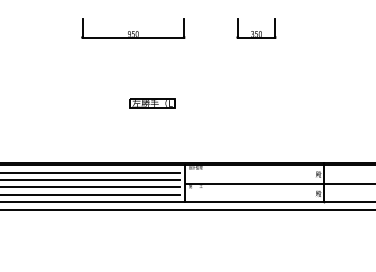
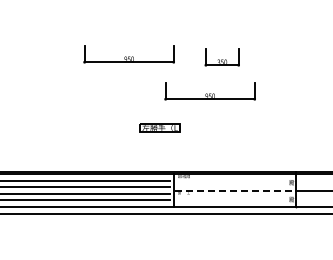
part: (255, 28) -> (221, 57), moved
part: (224, 70) -> (209, 91), added
part: (151, 102) -> (159, 127), moved
line: (254, 183) -> (235, 190), solid -> dashed

